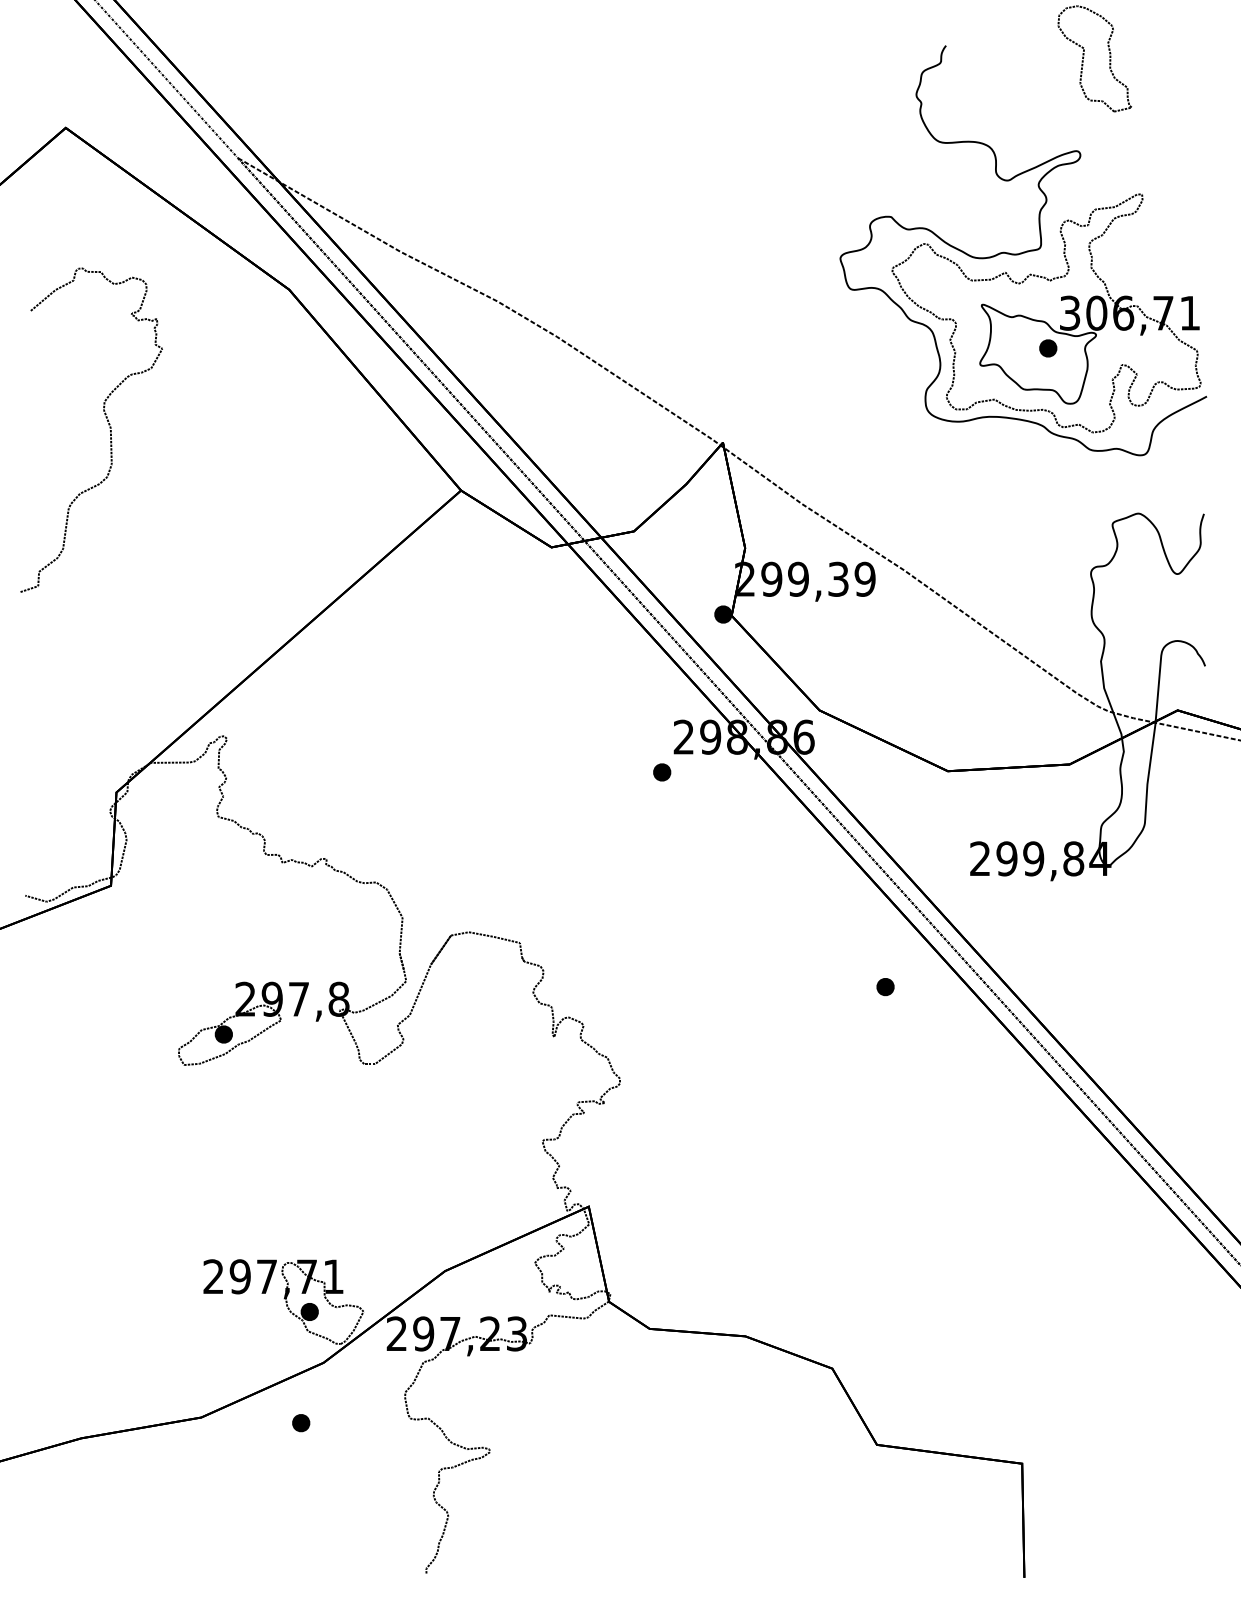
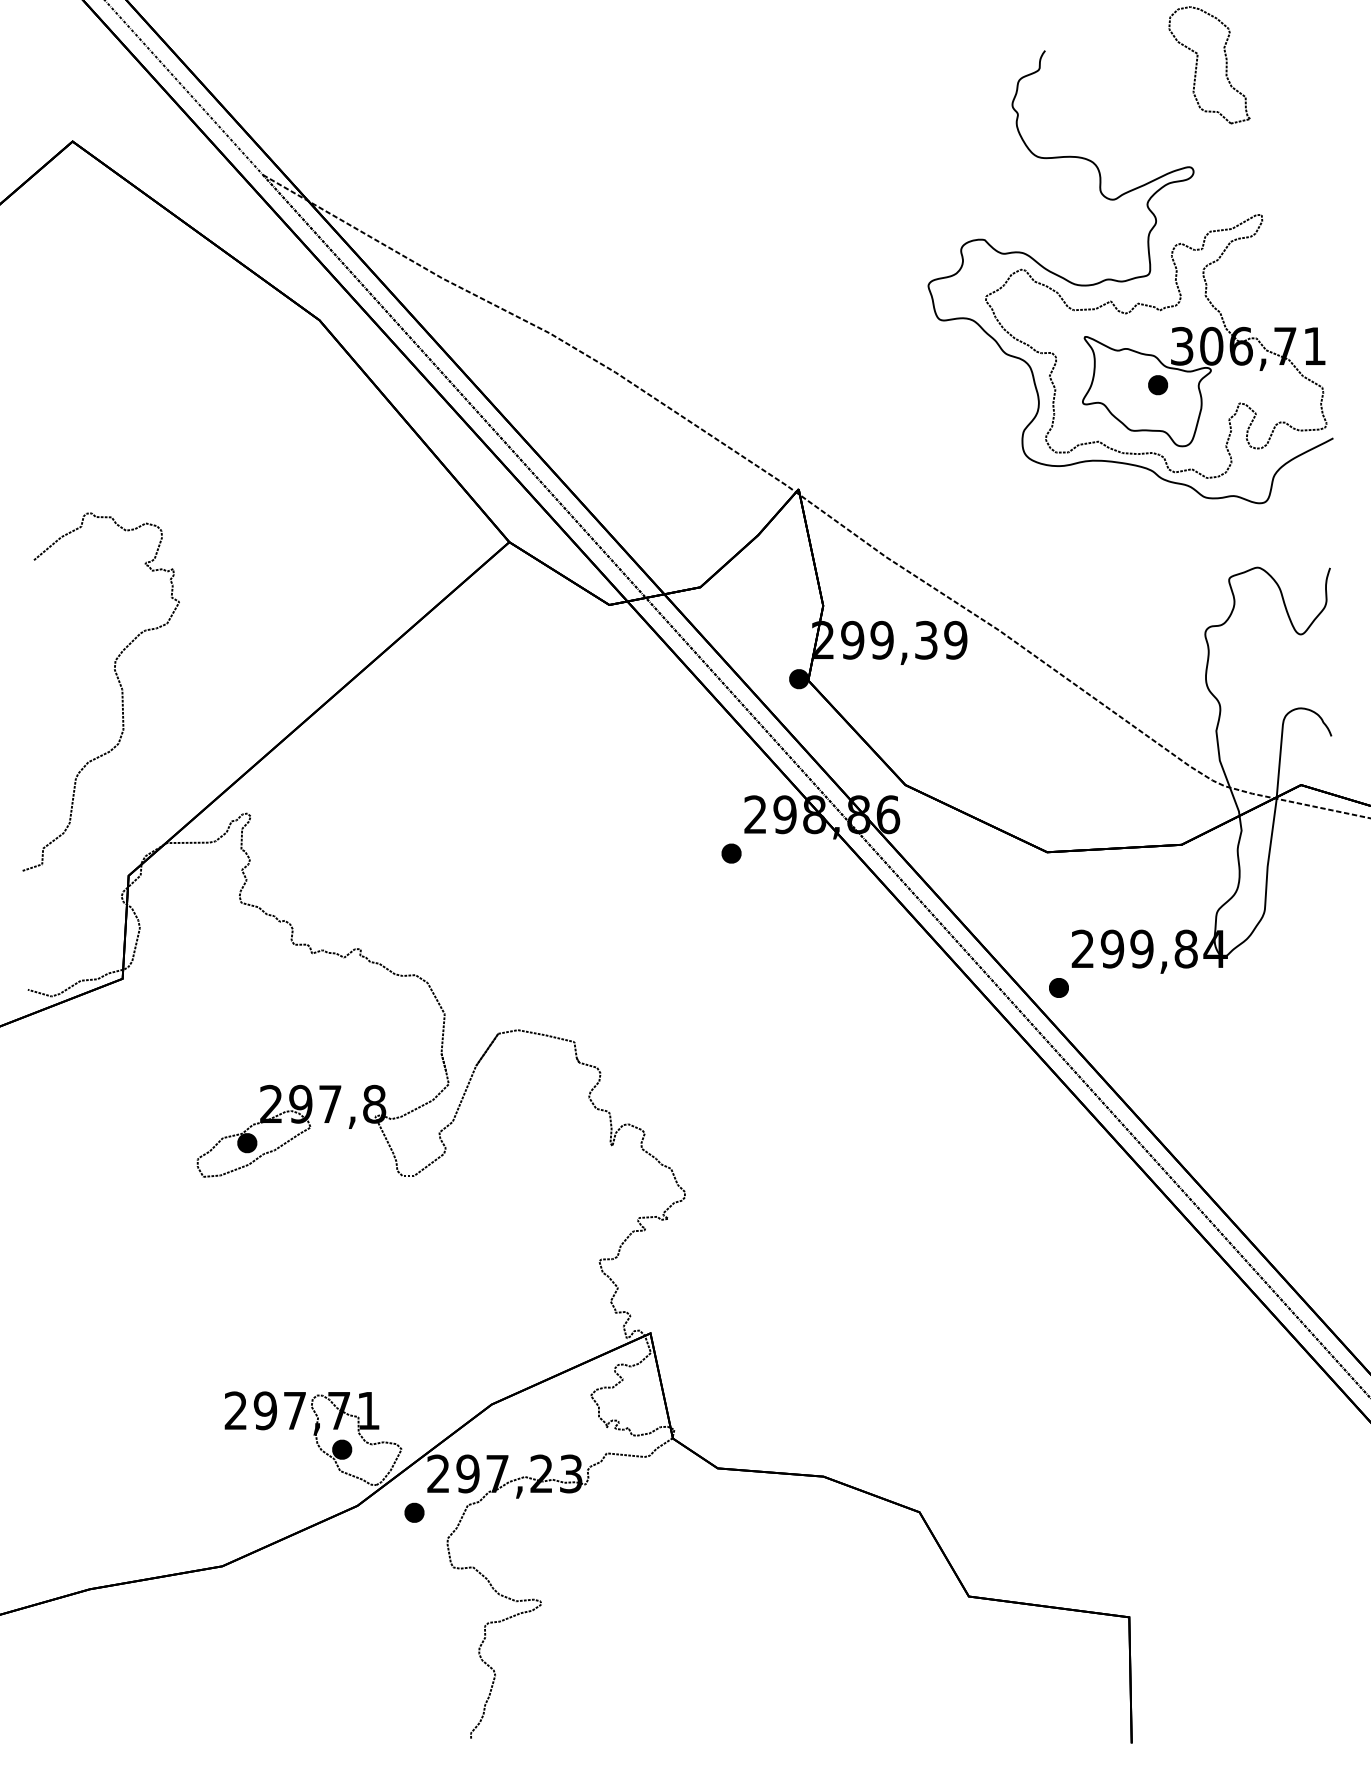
curve: (108, 425) -> (119, 686), moved
part: (885, 987) -> (1058, 988), moved
part: (301, 1423) -> (414, 1513), moved

